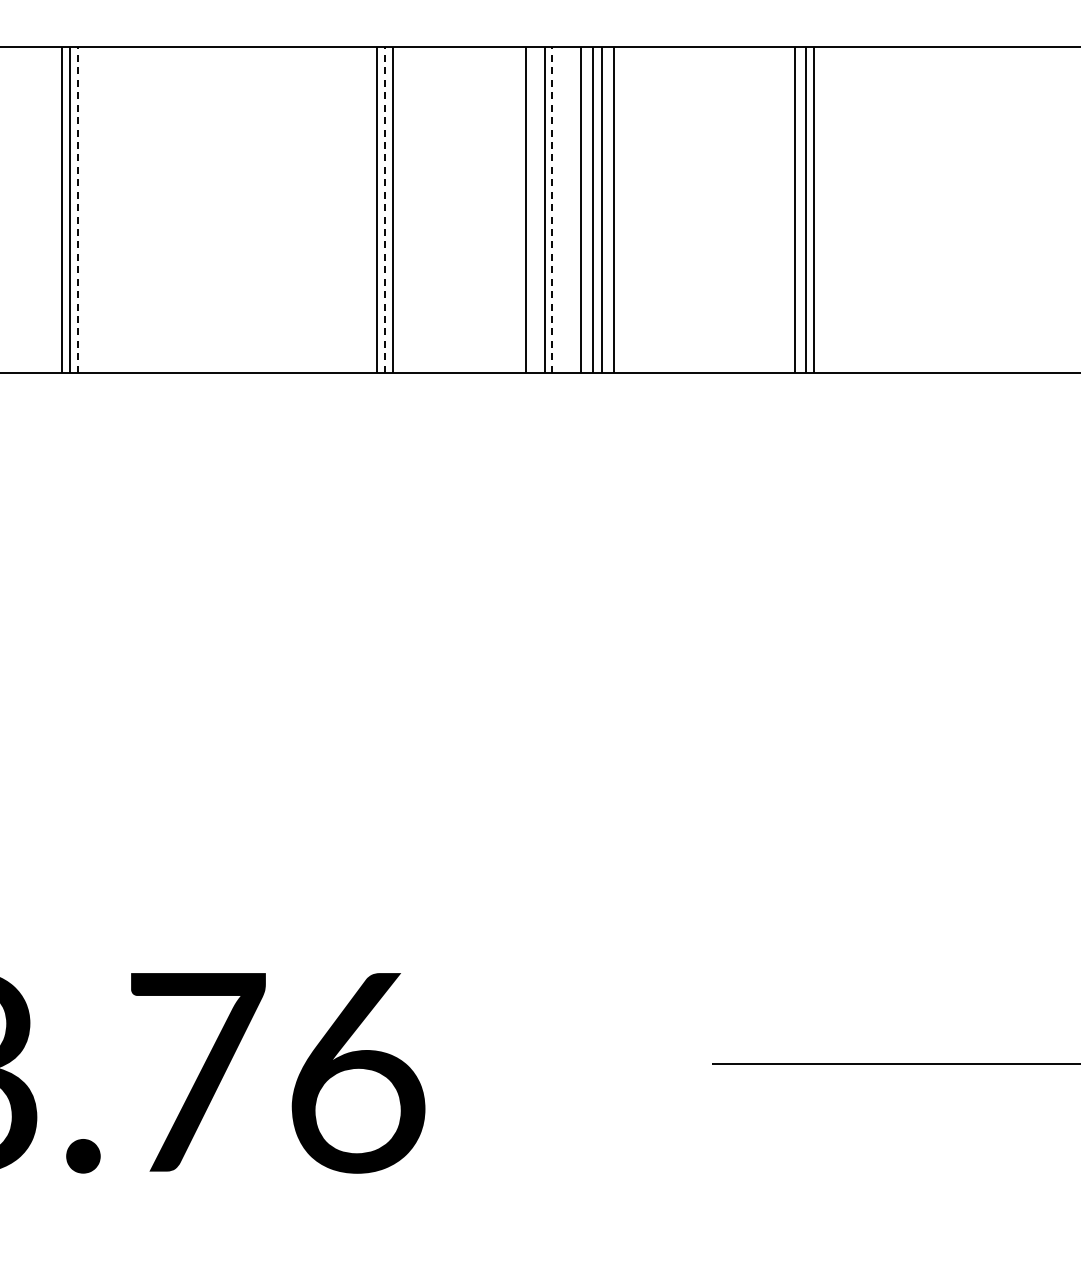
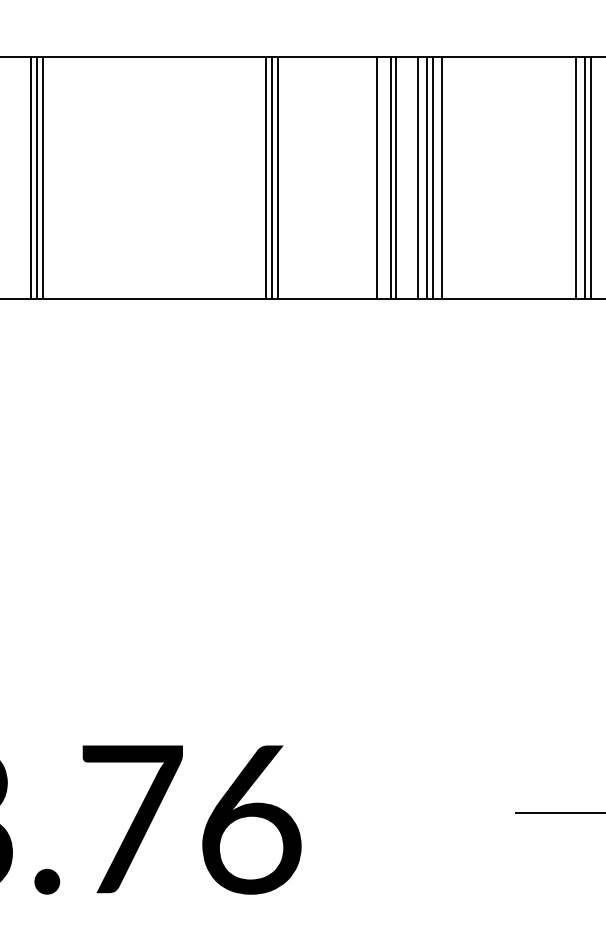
line: (78, 209) -> (43, 177), dashed -> solid
line: (385, 209) -> (271, 177), dashed -> solid
line: (551, 209) -> (395, 177), dashed -> solid

